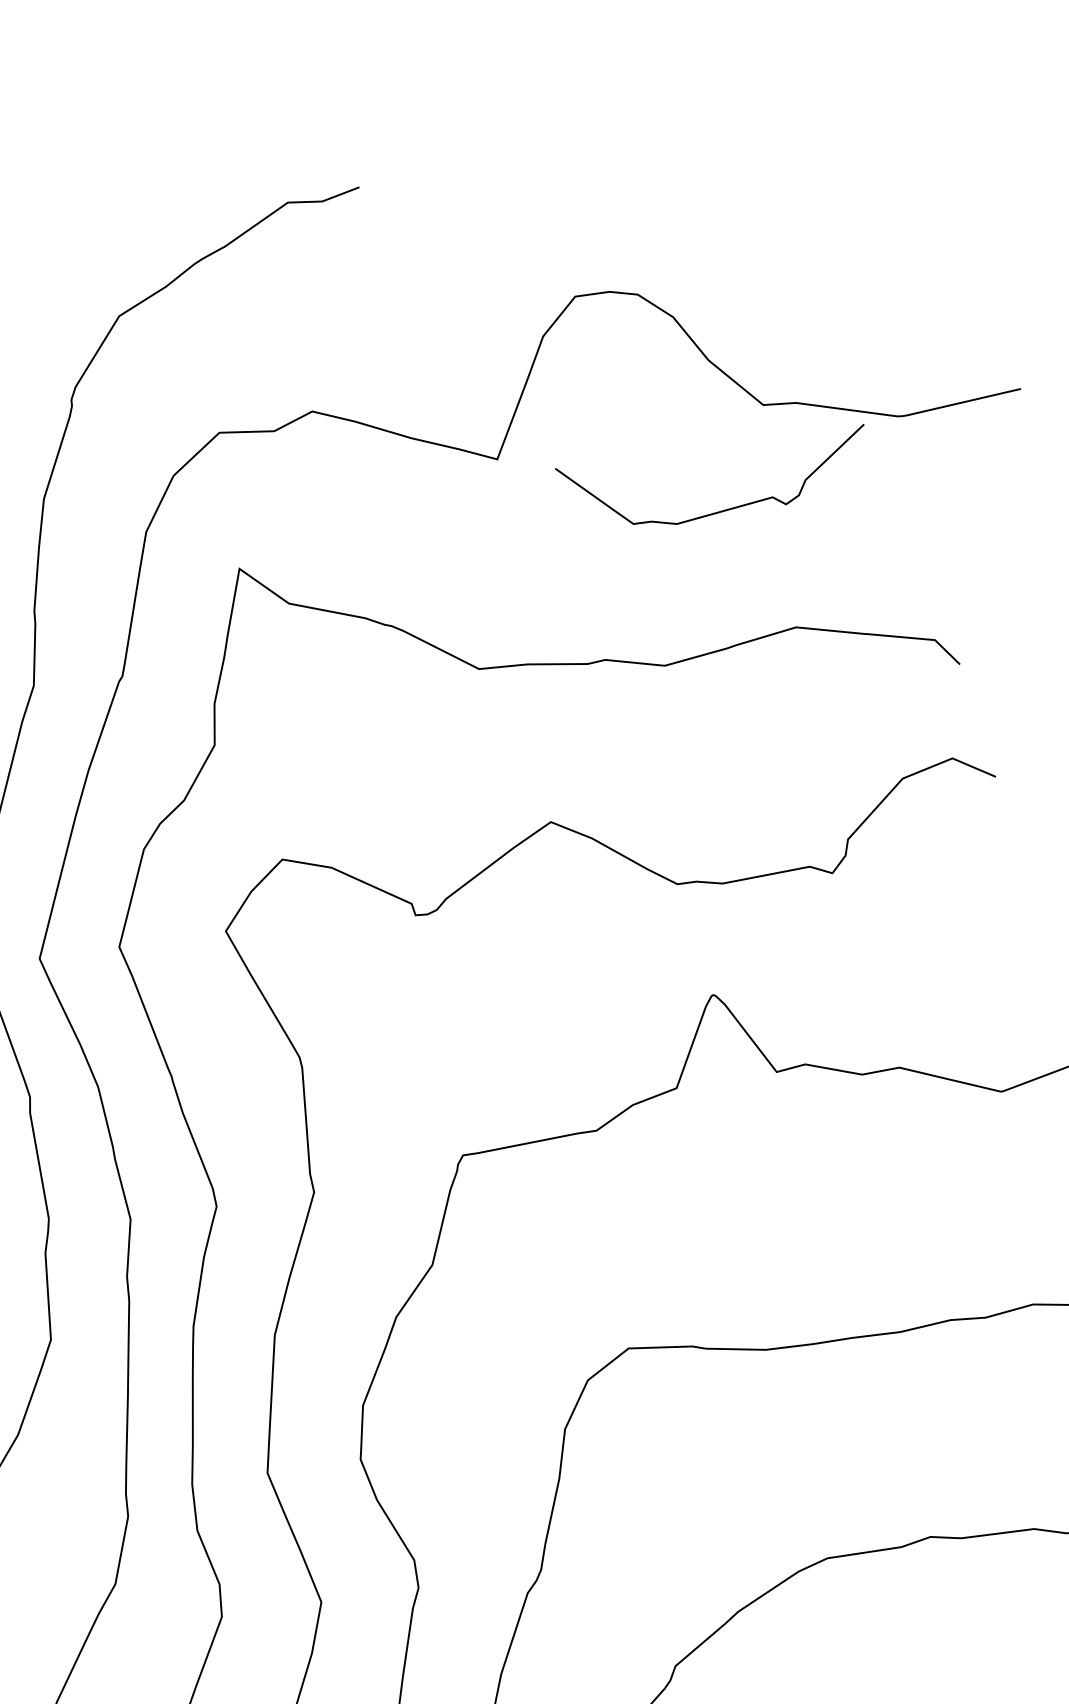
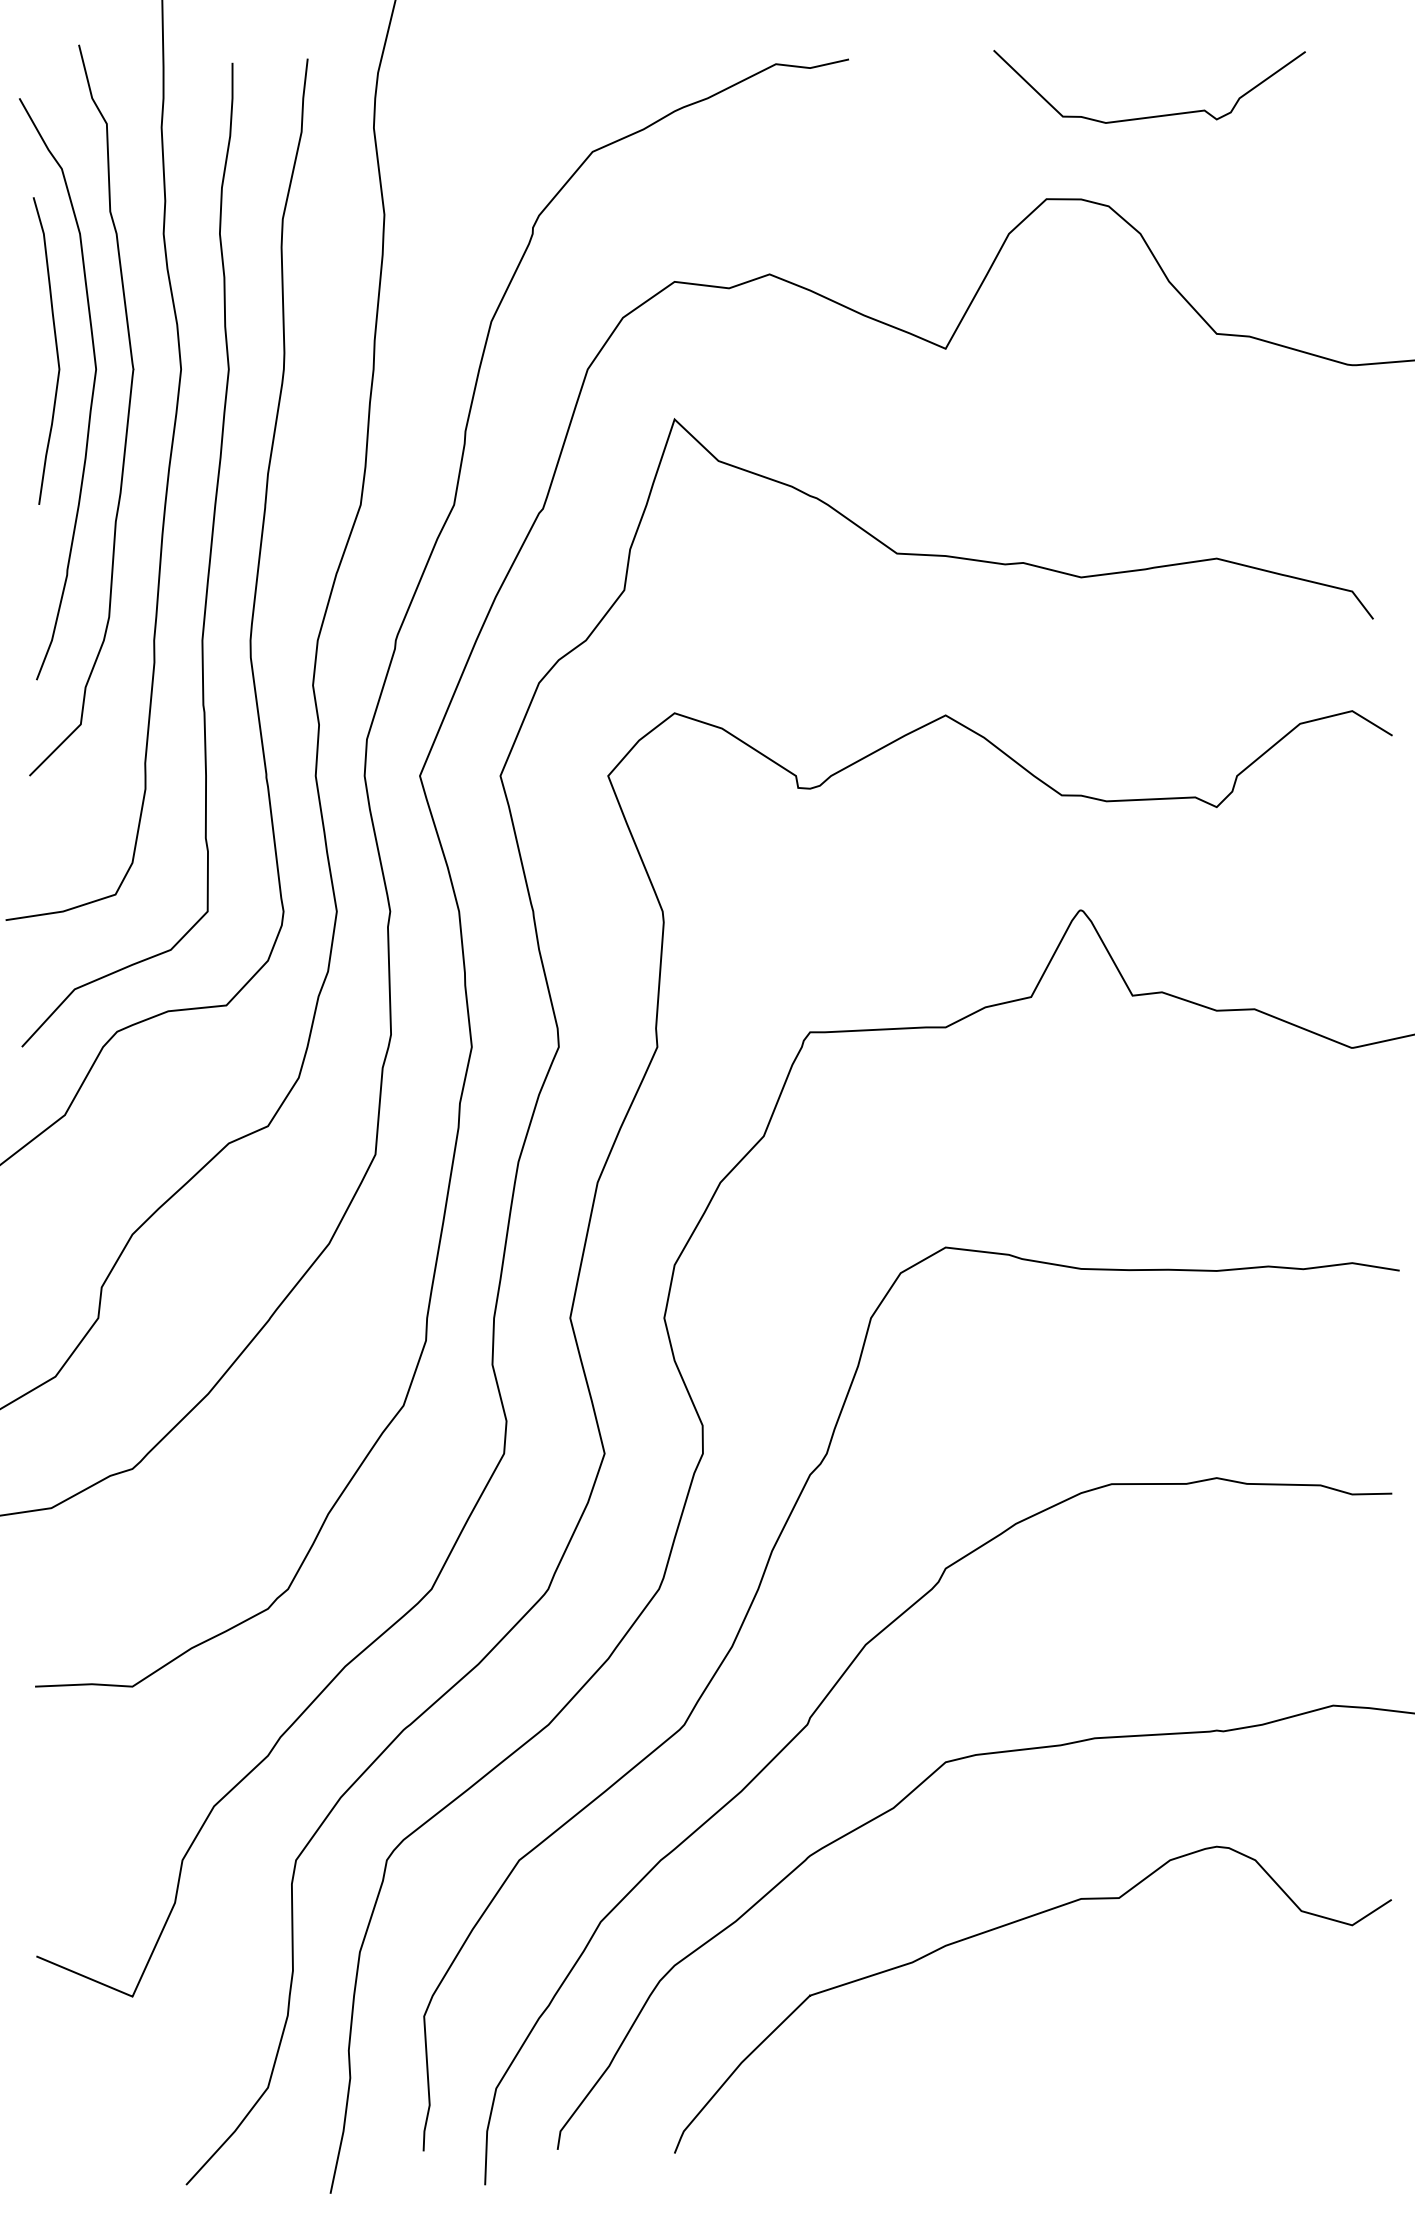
curve: (724, 509) -> (1155, 115), moved

